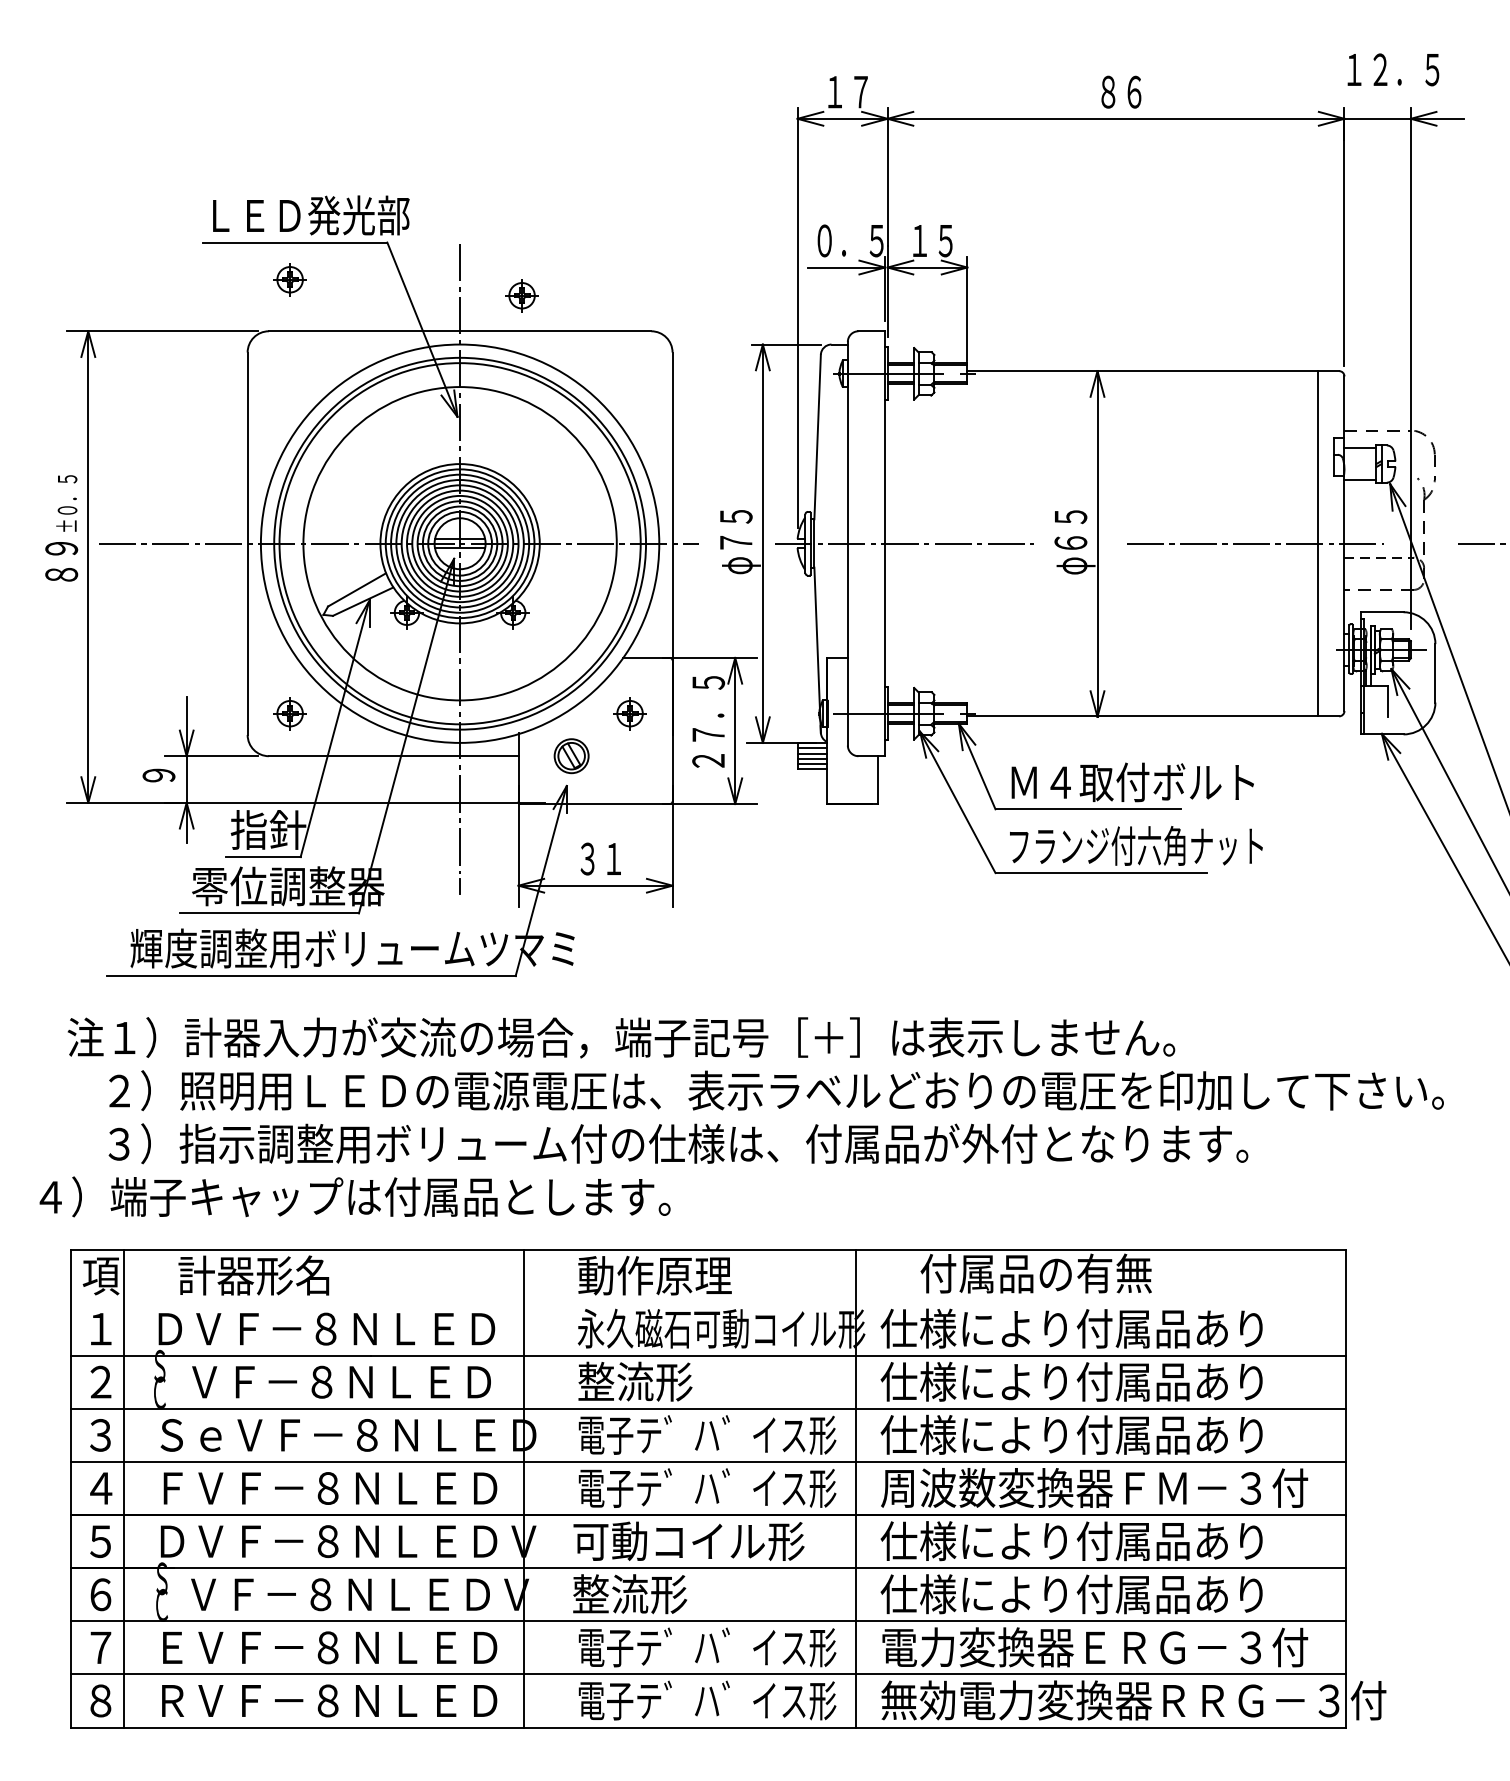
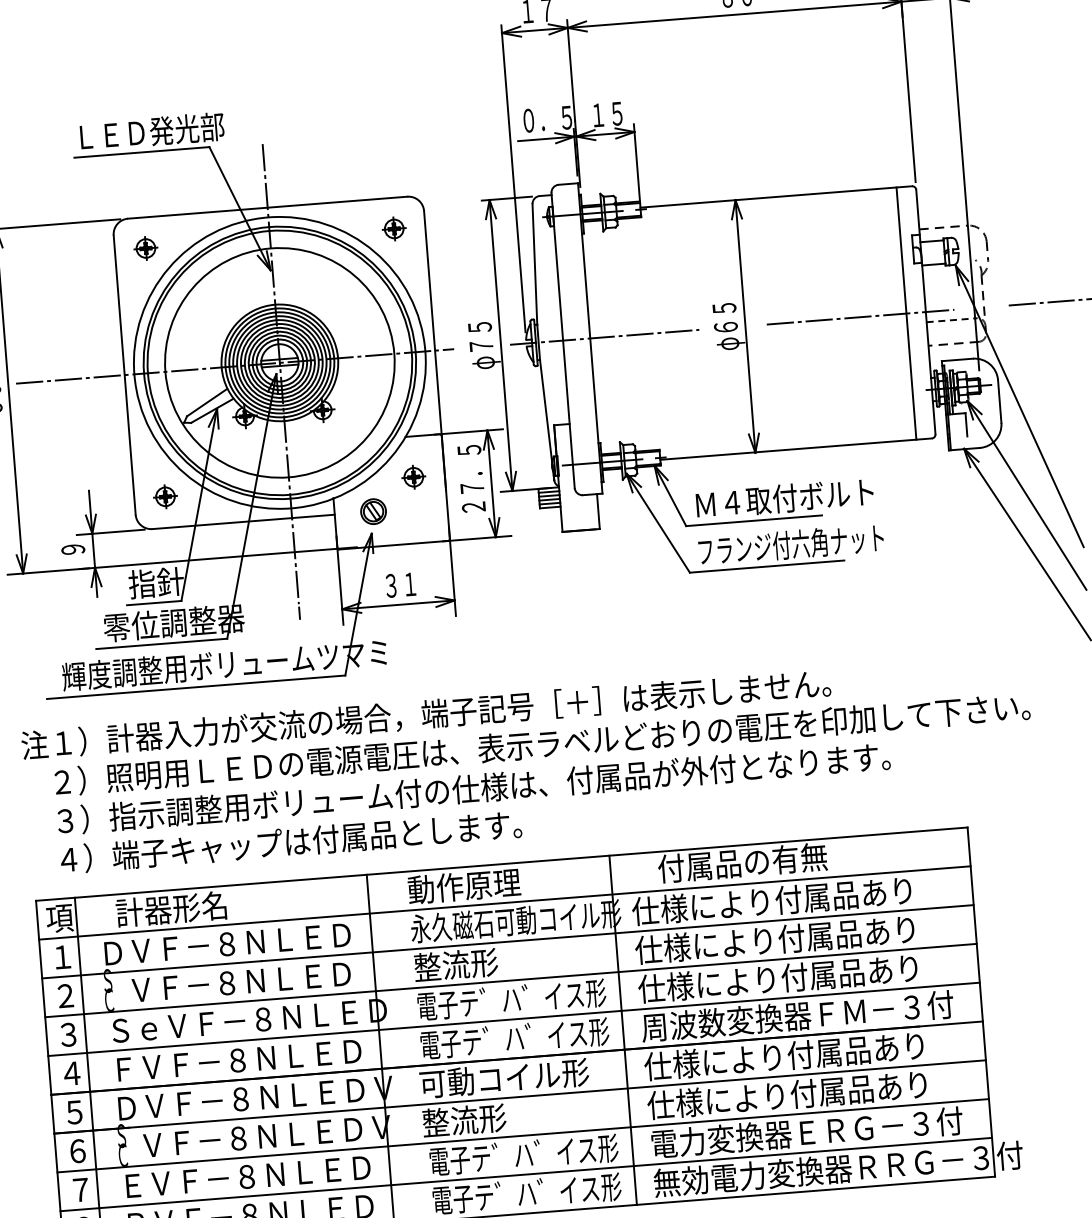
part: (289, 279) -> (145, 248), moved
part: (521, 295) -> (393, 228), moved
text: (354, 1196) -> (290, 841), moved
line: (708, 1302) -> (504, 902), added

